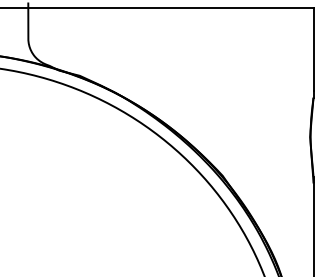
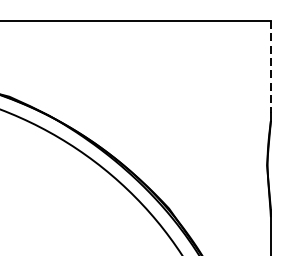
line: (313, 50) -> (270, 68), solid -> dashed

